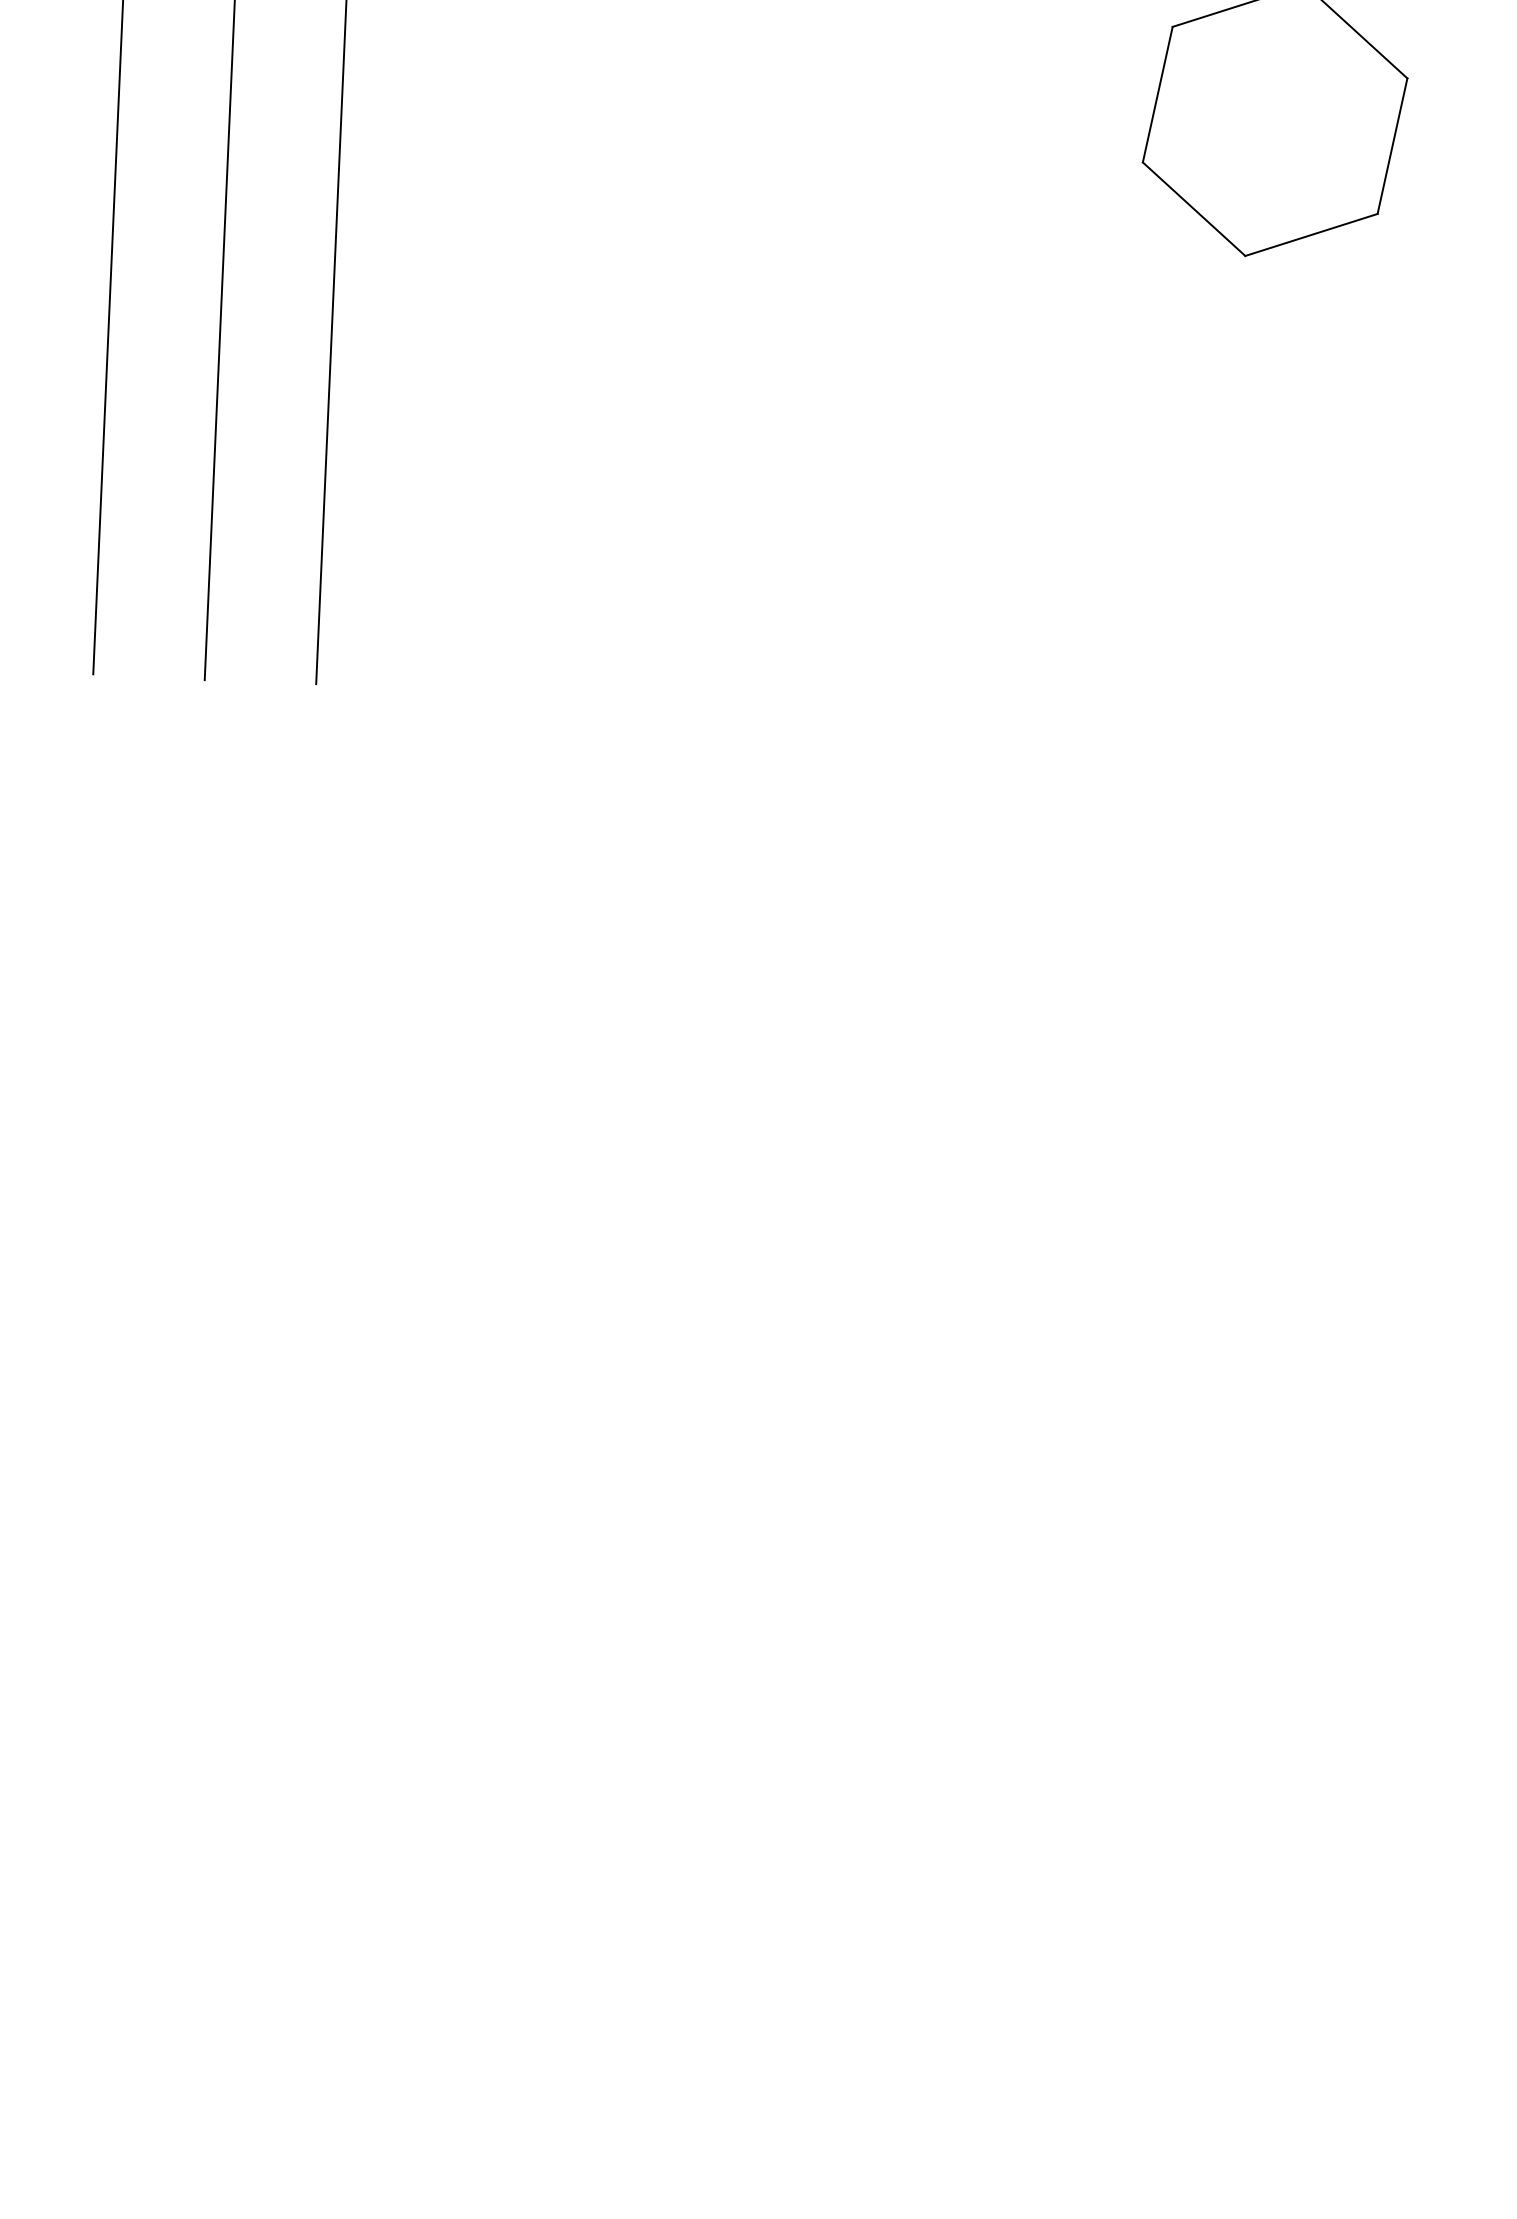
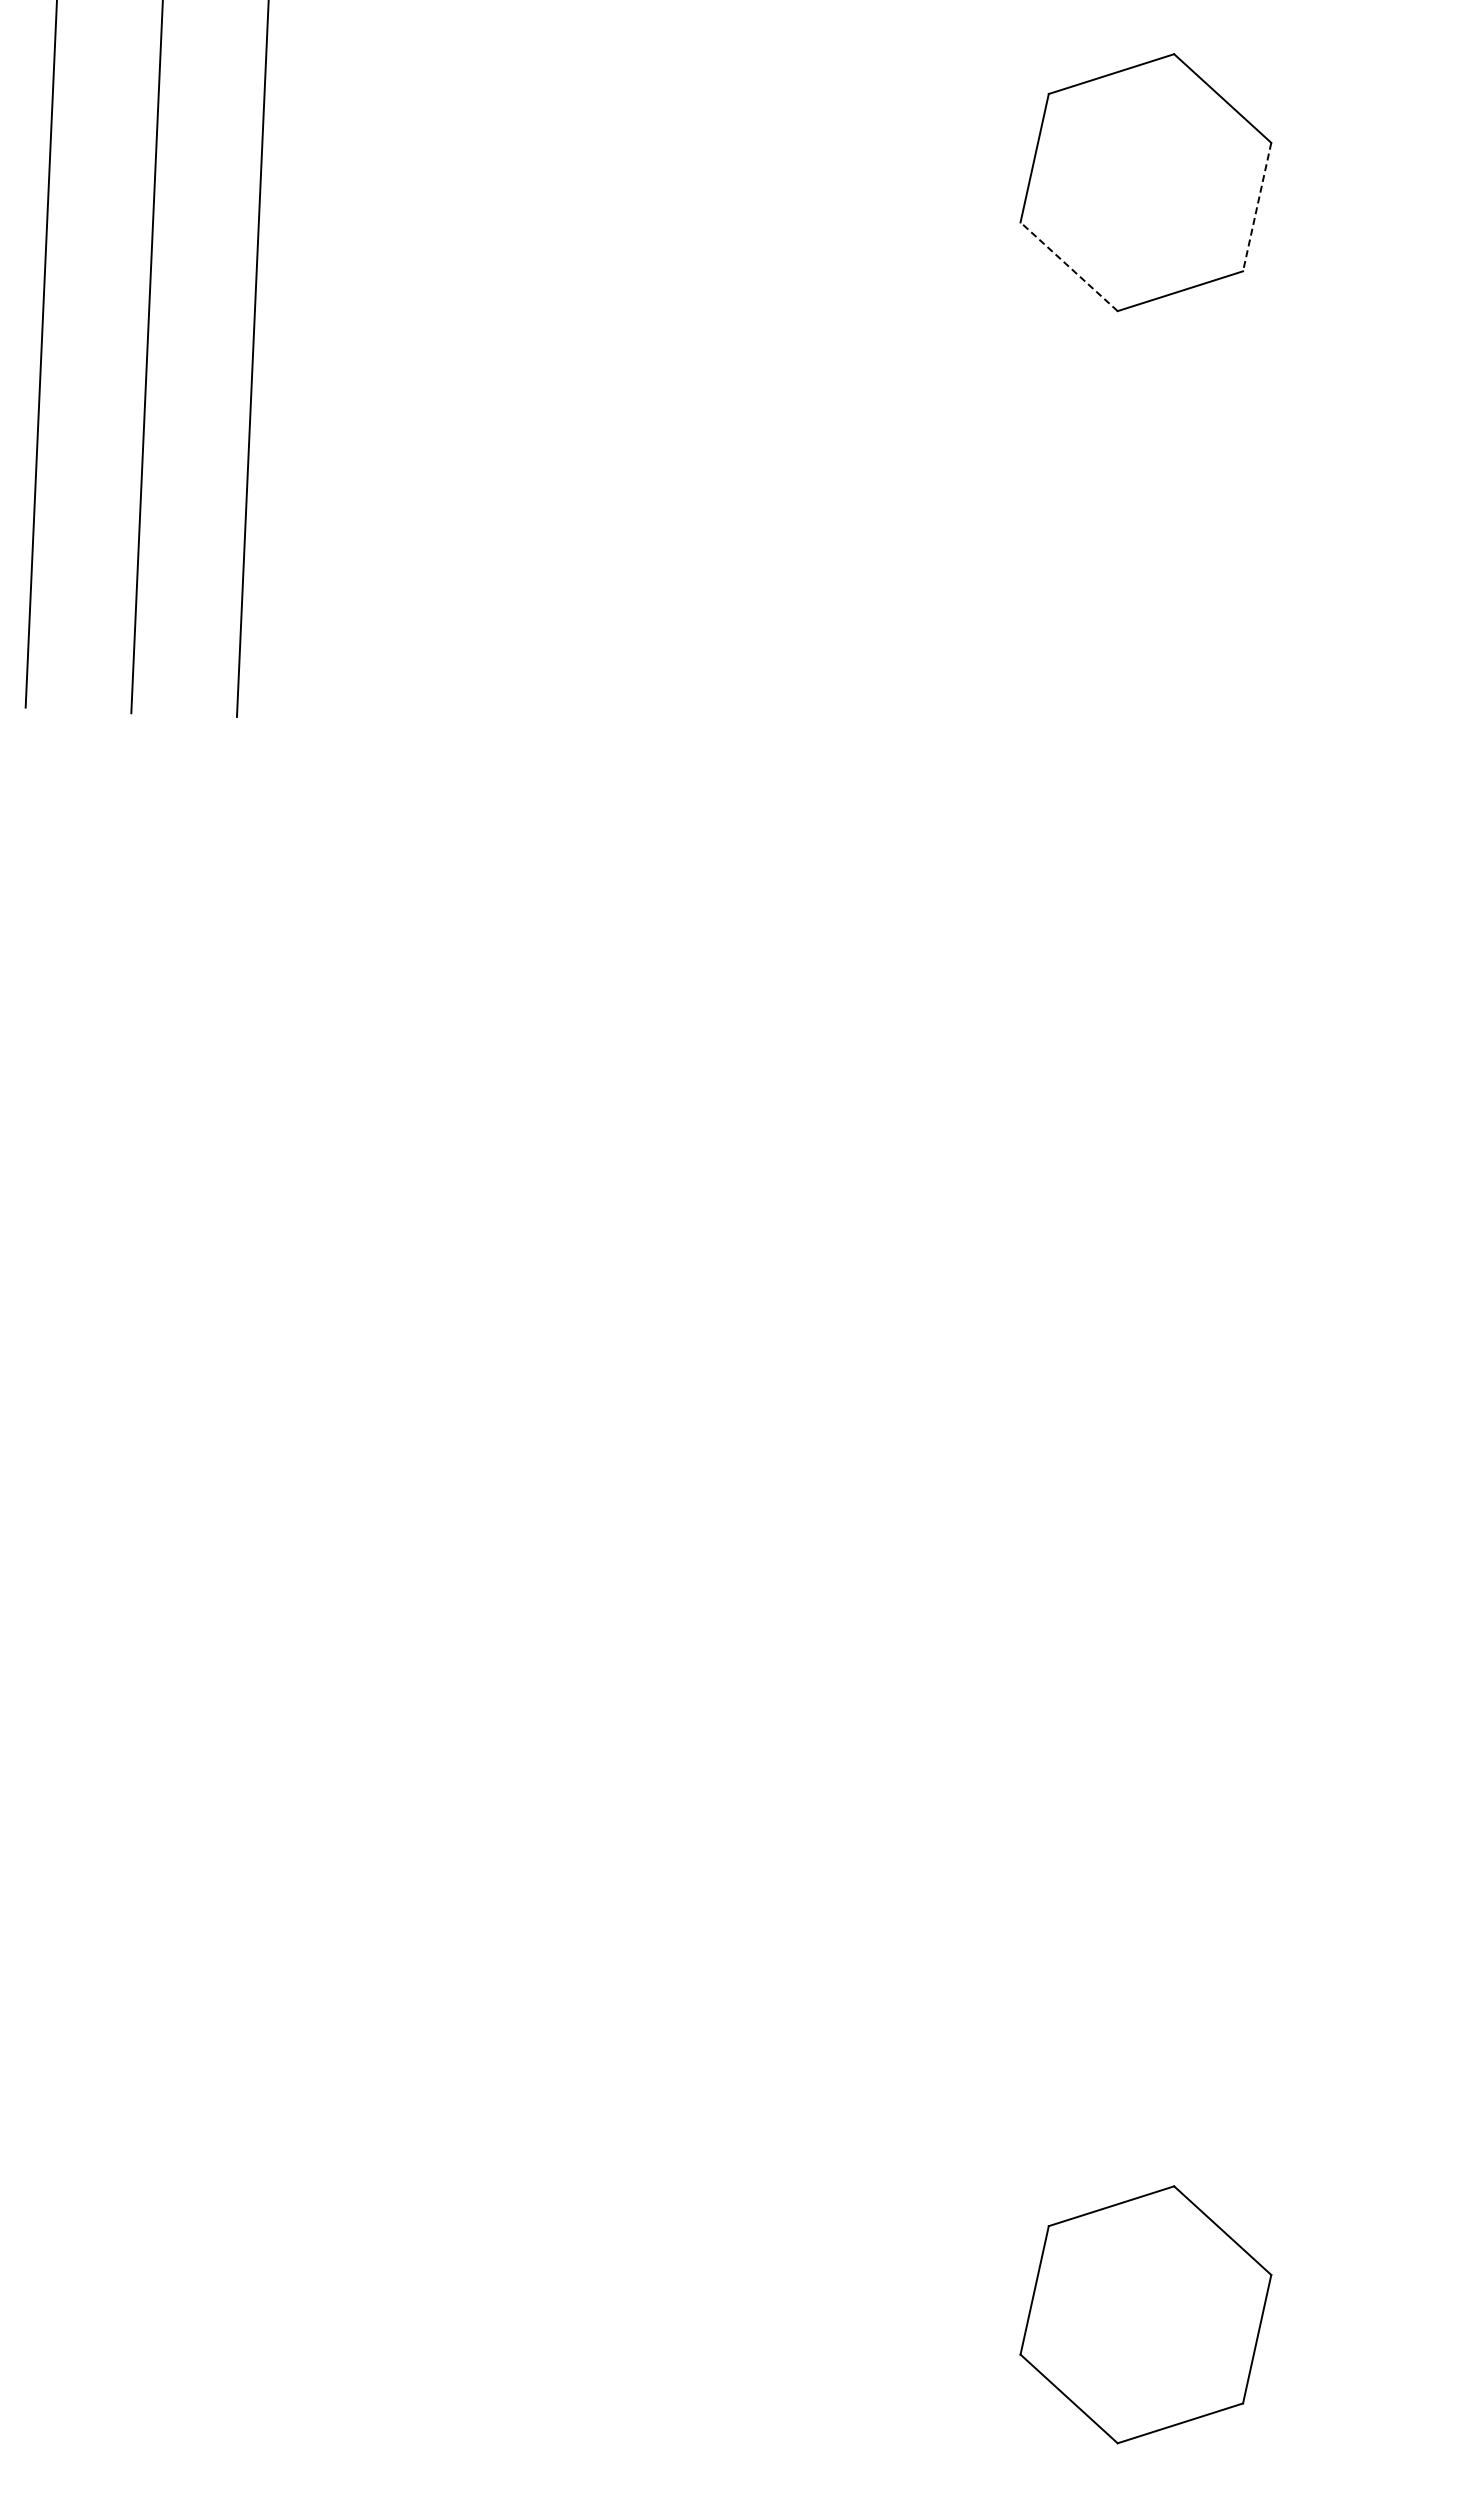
line: (1392, 146) -> (1257, 207), solid -> dashed
line: (1194, 208) -> (1069, 266), solid -> dashed

